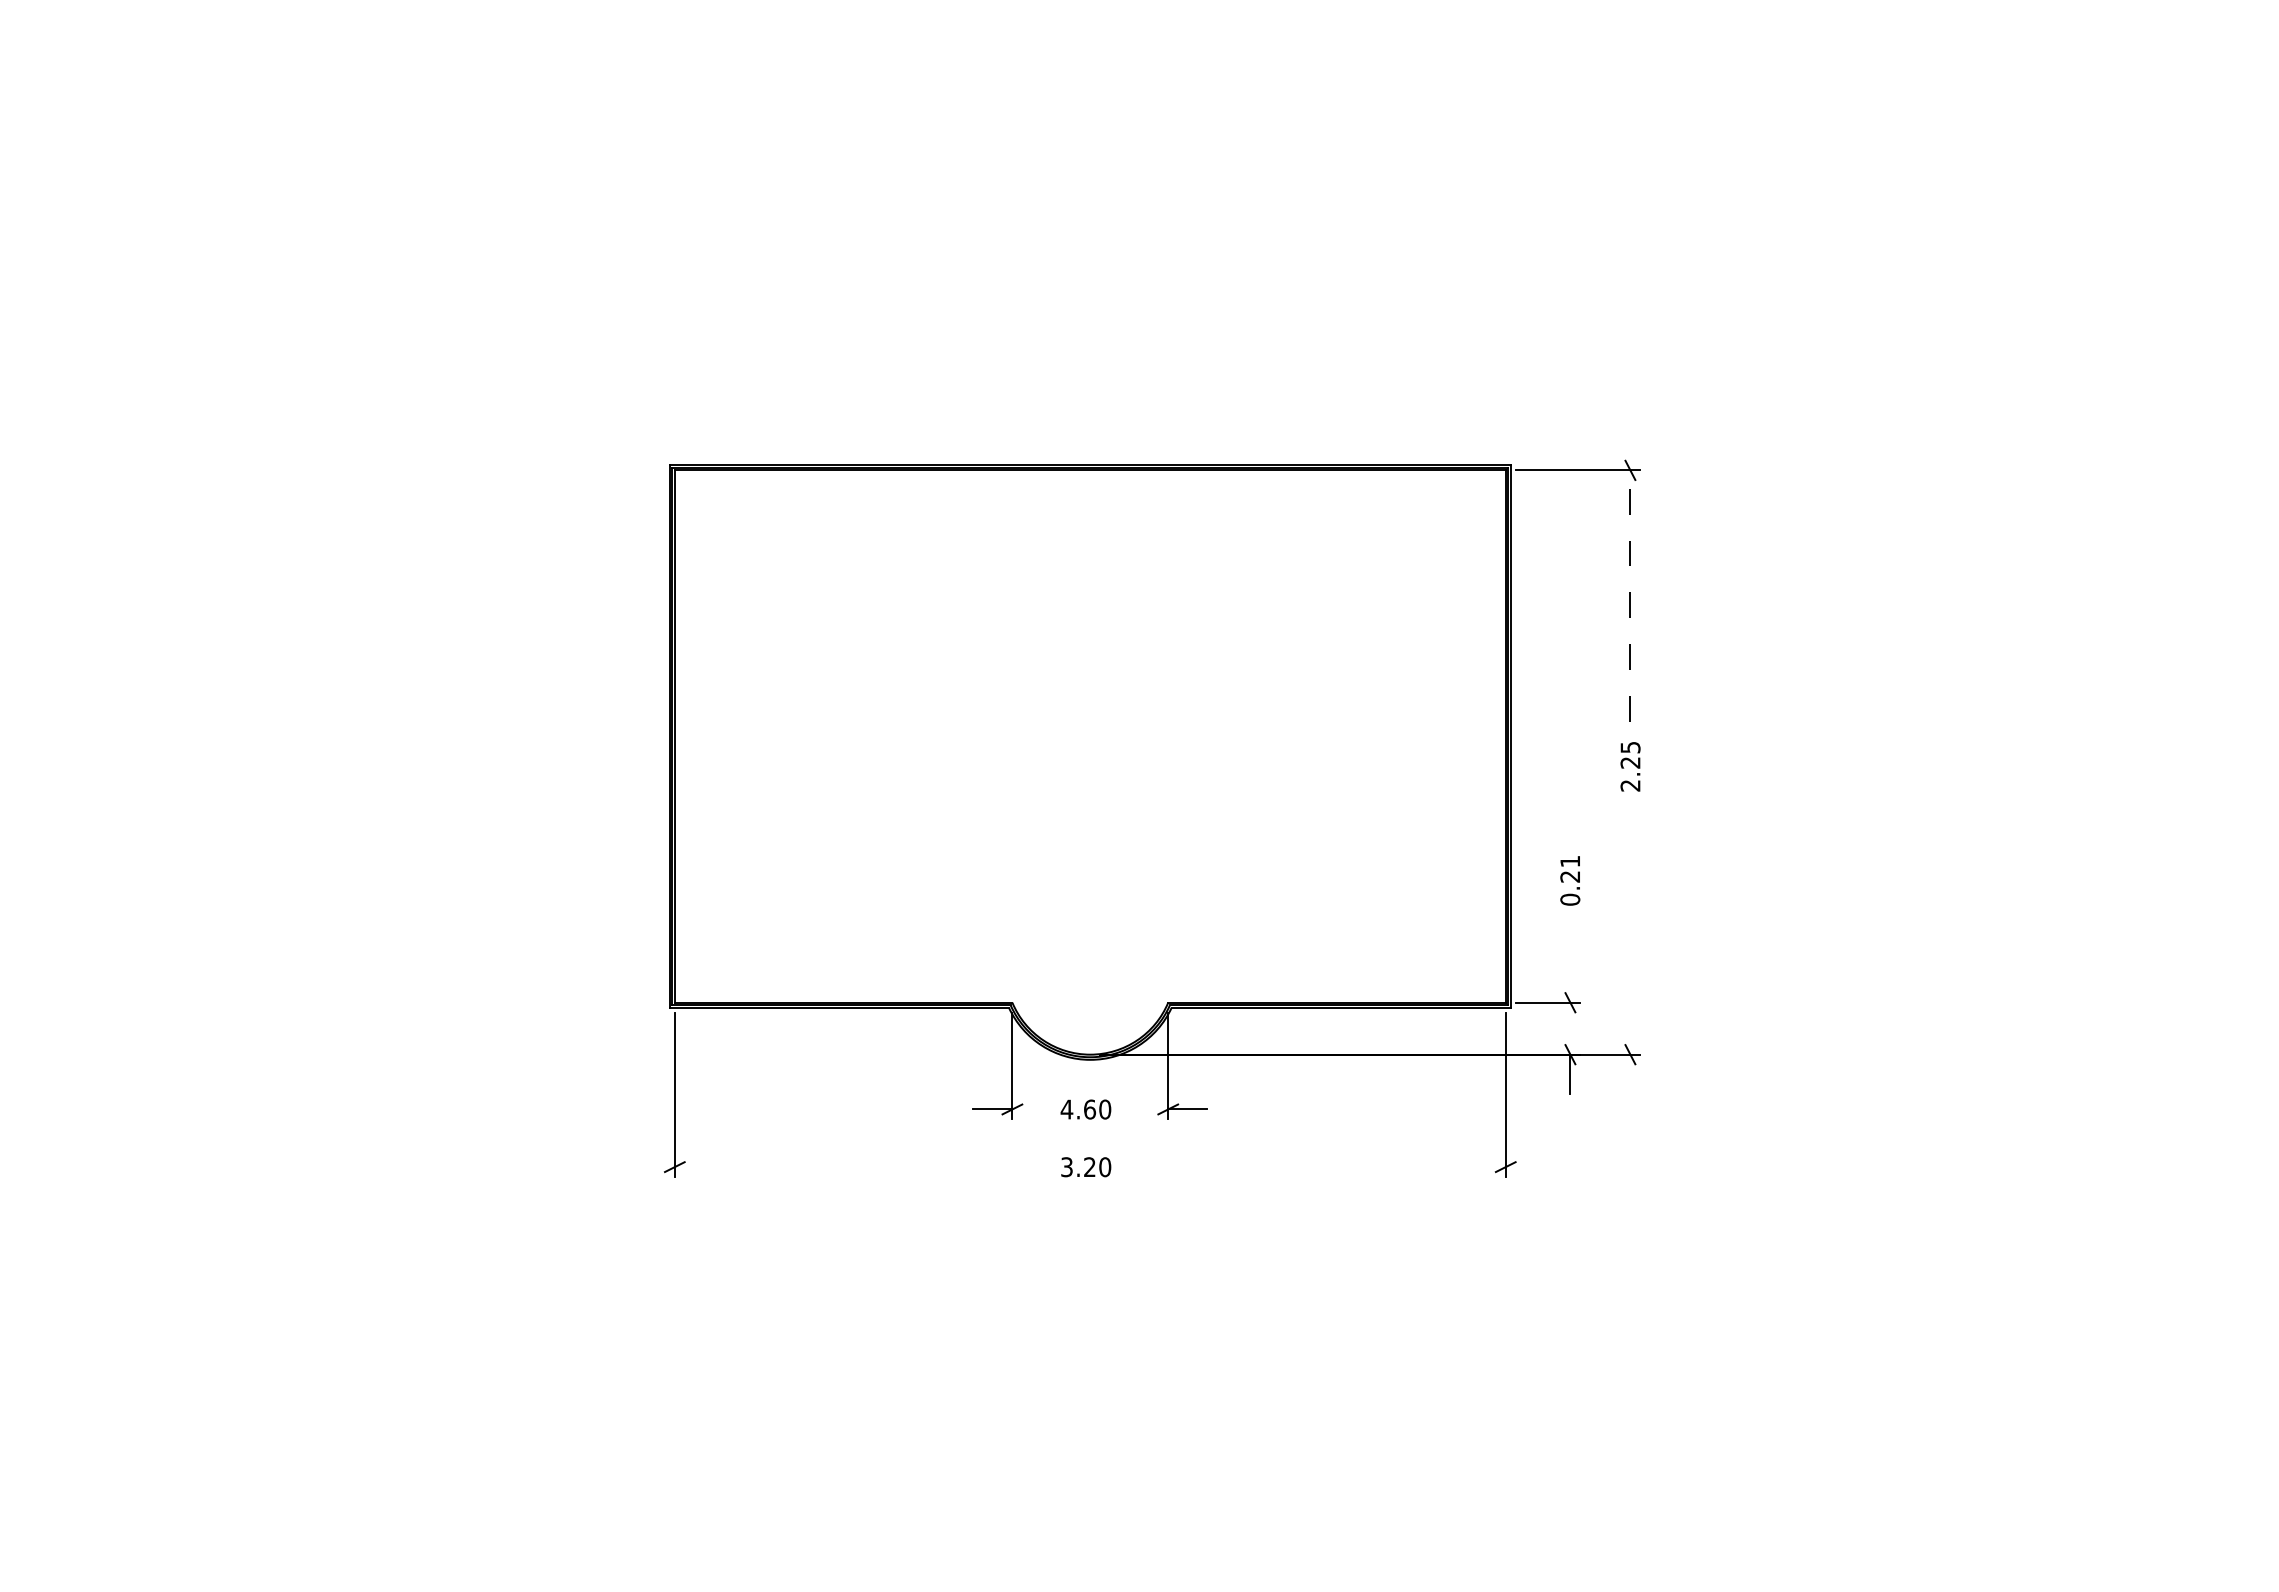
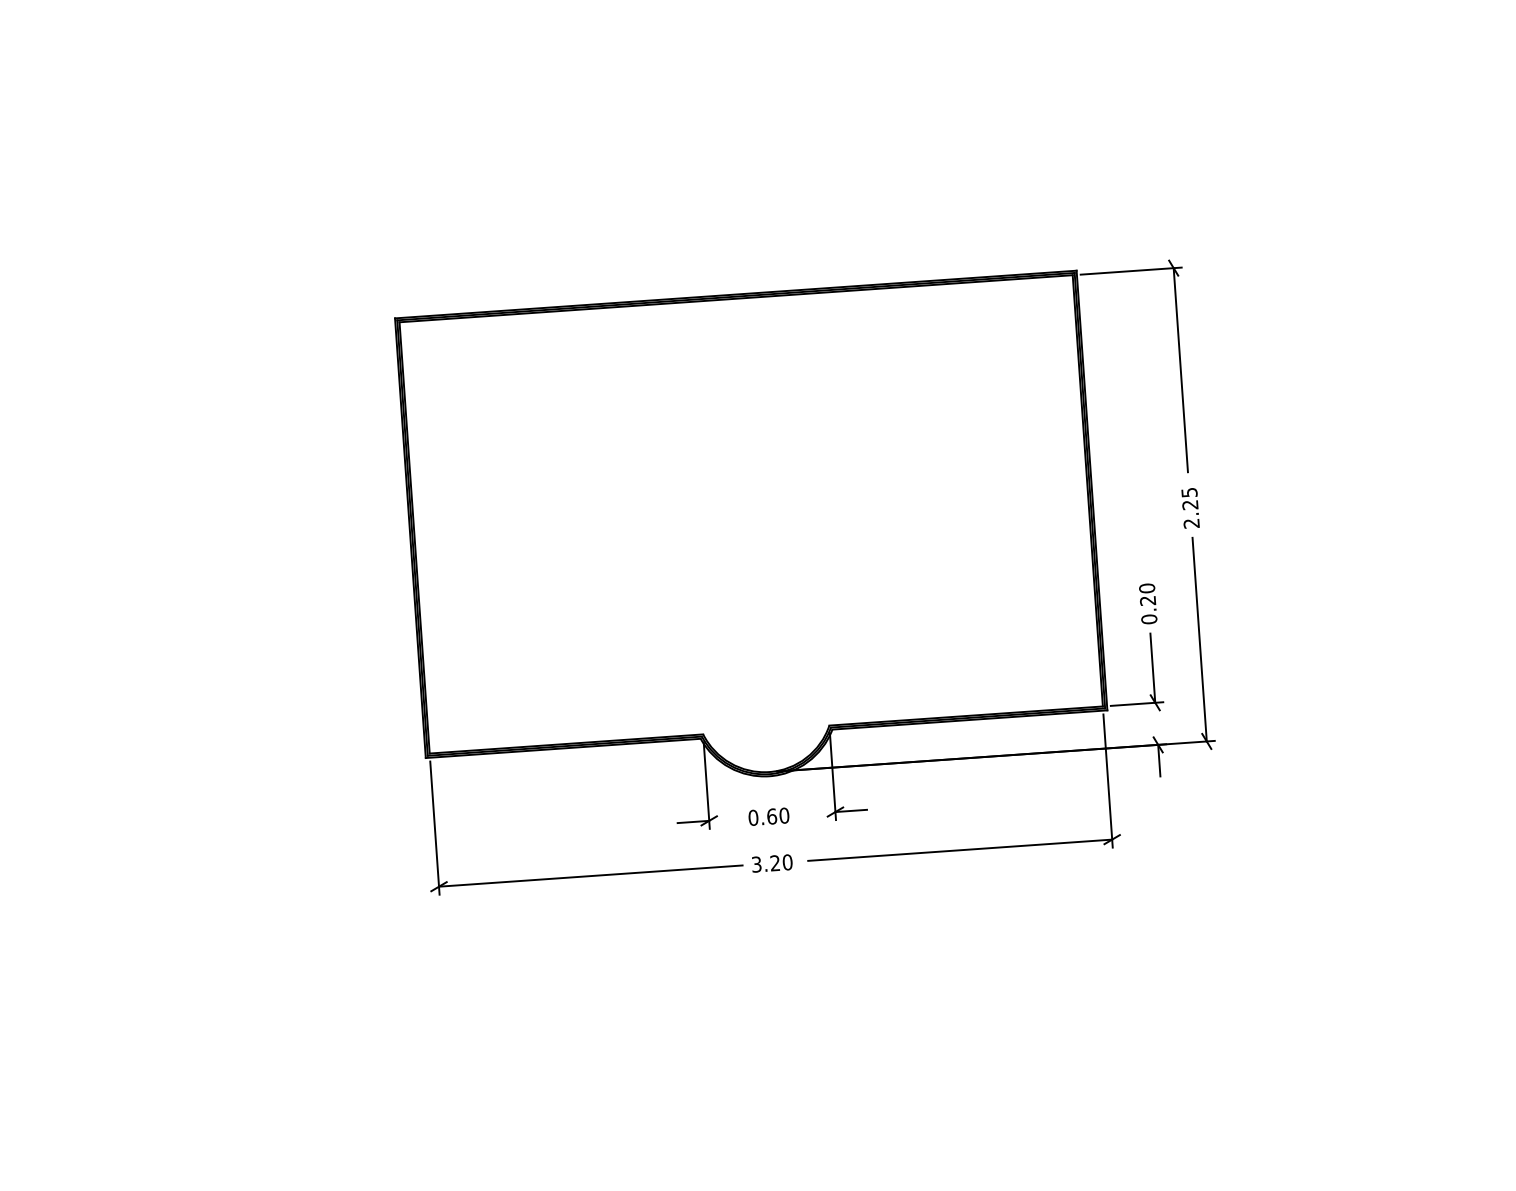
line: (1630, 596) -> (1180, 370), dashed -> solid
text: (1570, 861) -> (1147, 588), 0.21 -> 0.20
line: (1630, 928) -> (1199, 639), added
line: (1570, 959) -> (1152, 667), added
text: (1066, 1109) -> (753, 817), 4.60 -> 0.60
line: (861, 1167) -> (590, 876), added
line: (1317, 1167) -> (959, 850), added

